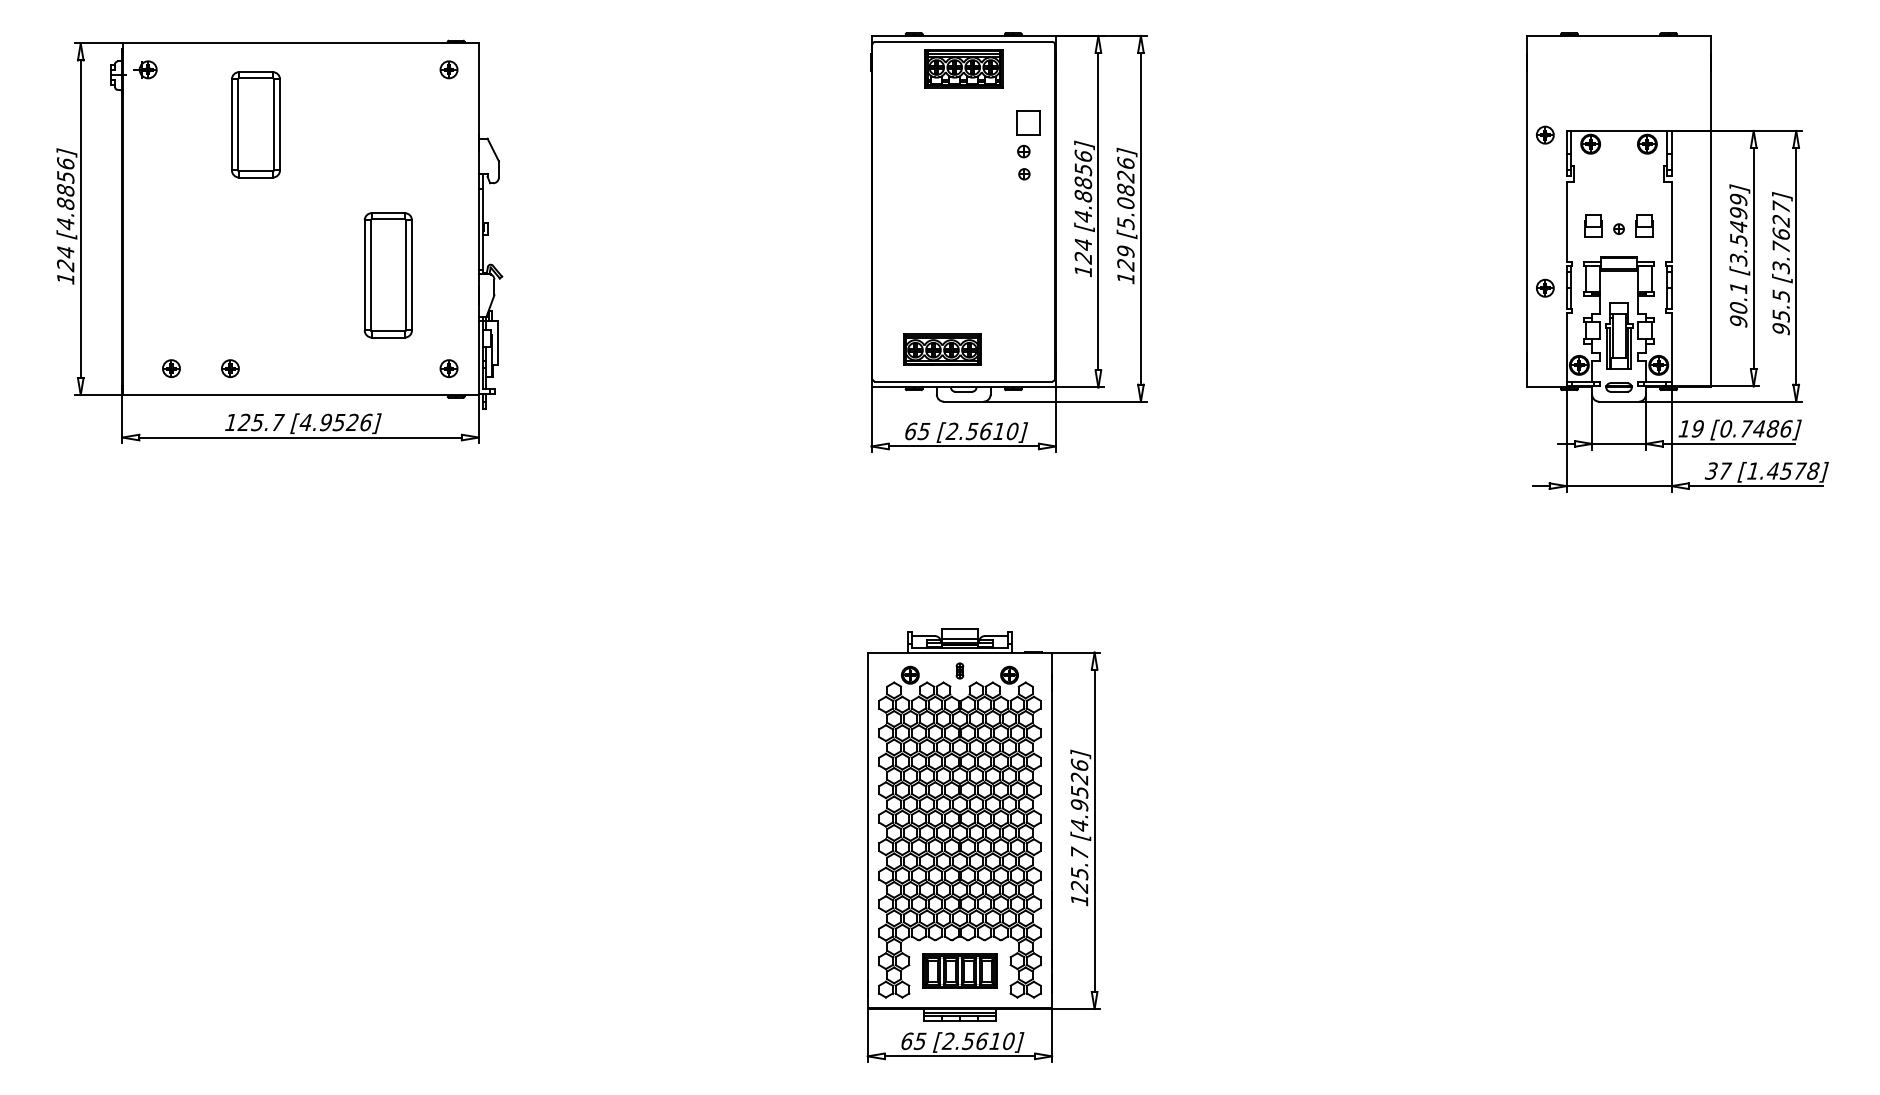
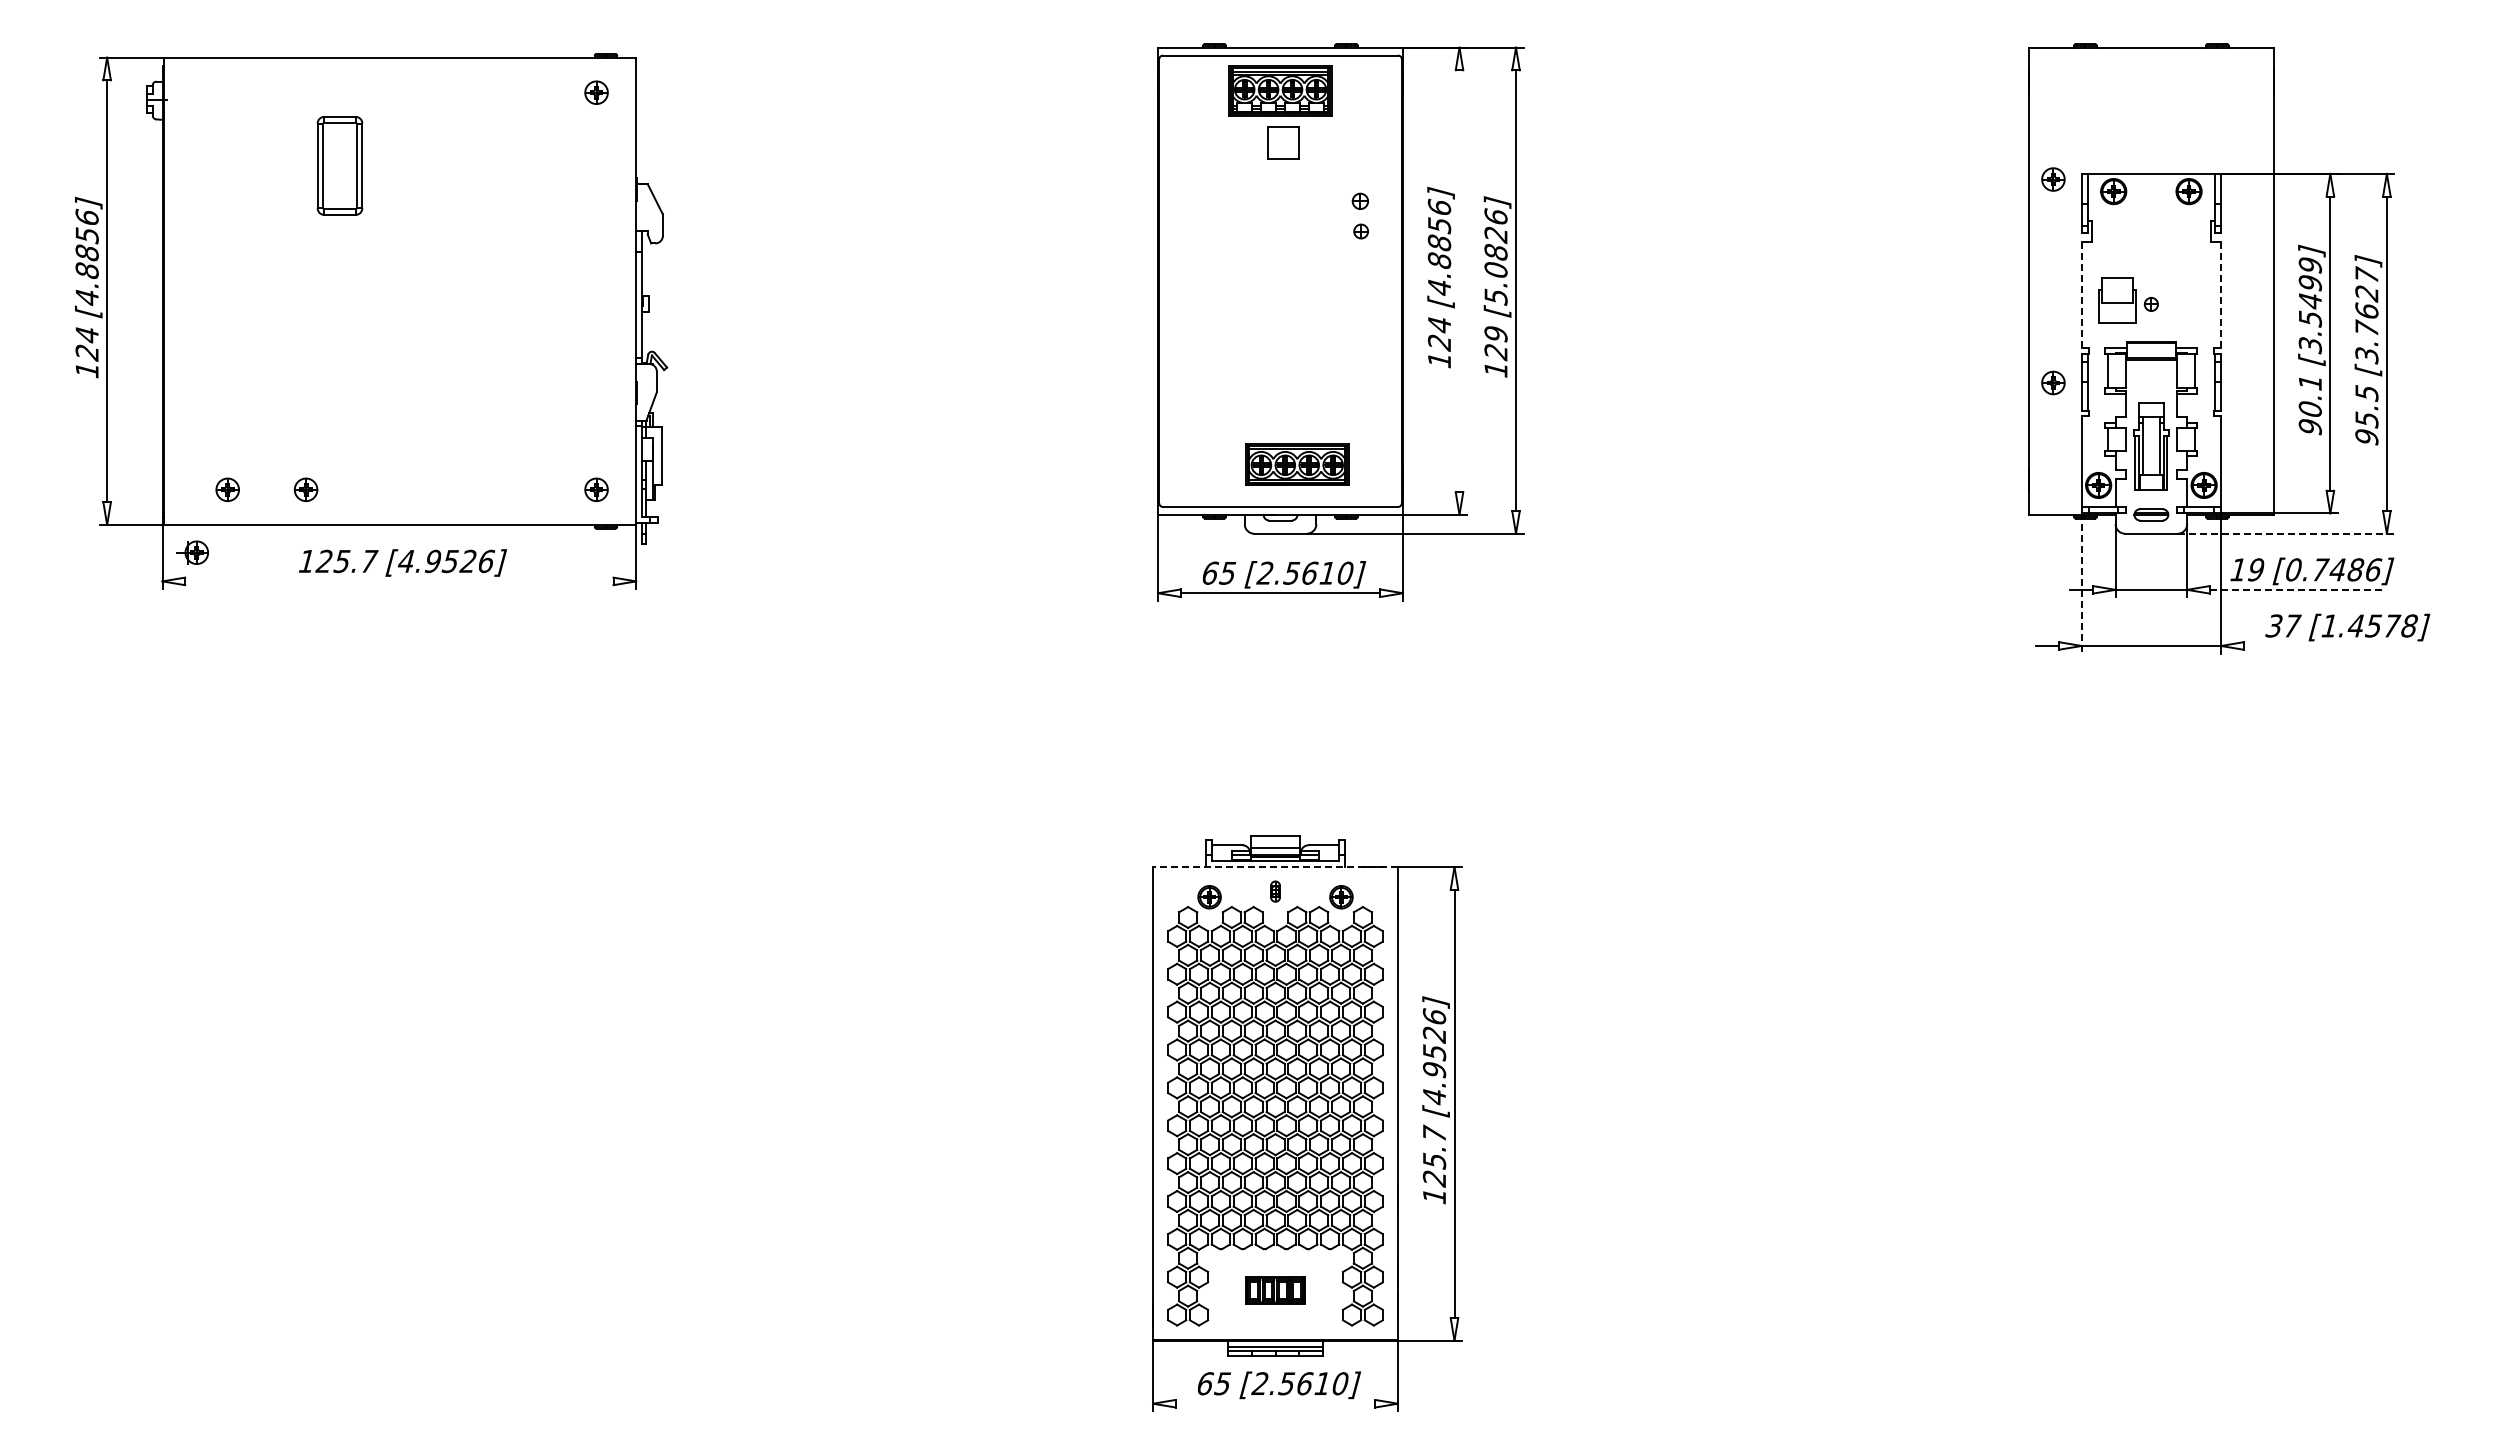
part: (144, 69) -> (192, 552), moved
part: (1028, 123) -> (1283, 142), moved
part: (255, 124) -> (339, 165), size x0.7
line: (1098, 211) -> (1459, 281), removed
line: (1566, 221) -> (2081, 294), solid -> dashed
line: (1671, 222) -> (2221, 295), solid -> dashed
part: (1593, 226) -> (2117, 300), size x1.6
part: (1644, 226) -> (2185, 300), removed
part: (388, 275) -> (515, 365), removed
part: (942, 349) -> (1297, 464), moved
line: (1720, 401) -> (2286, 533), solid -> dashed
line: (300, 437) -> (399, 581), removed
line: (1566, 439) -> (2081, 583), solid -> dashed
line: (1728, 443) -> (2297, 589), solid -> dashed
line: (1756, 485) -> (2333, 645), removed
line: (959, 652) -> (1275, 867), solid -> dashed
part: (959, 971) -> (1275, 1290), size x0.6
line: (959, 1056) -> (1275, 1403), removed

